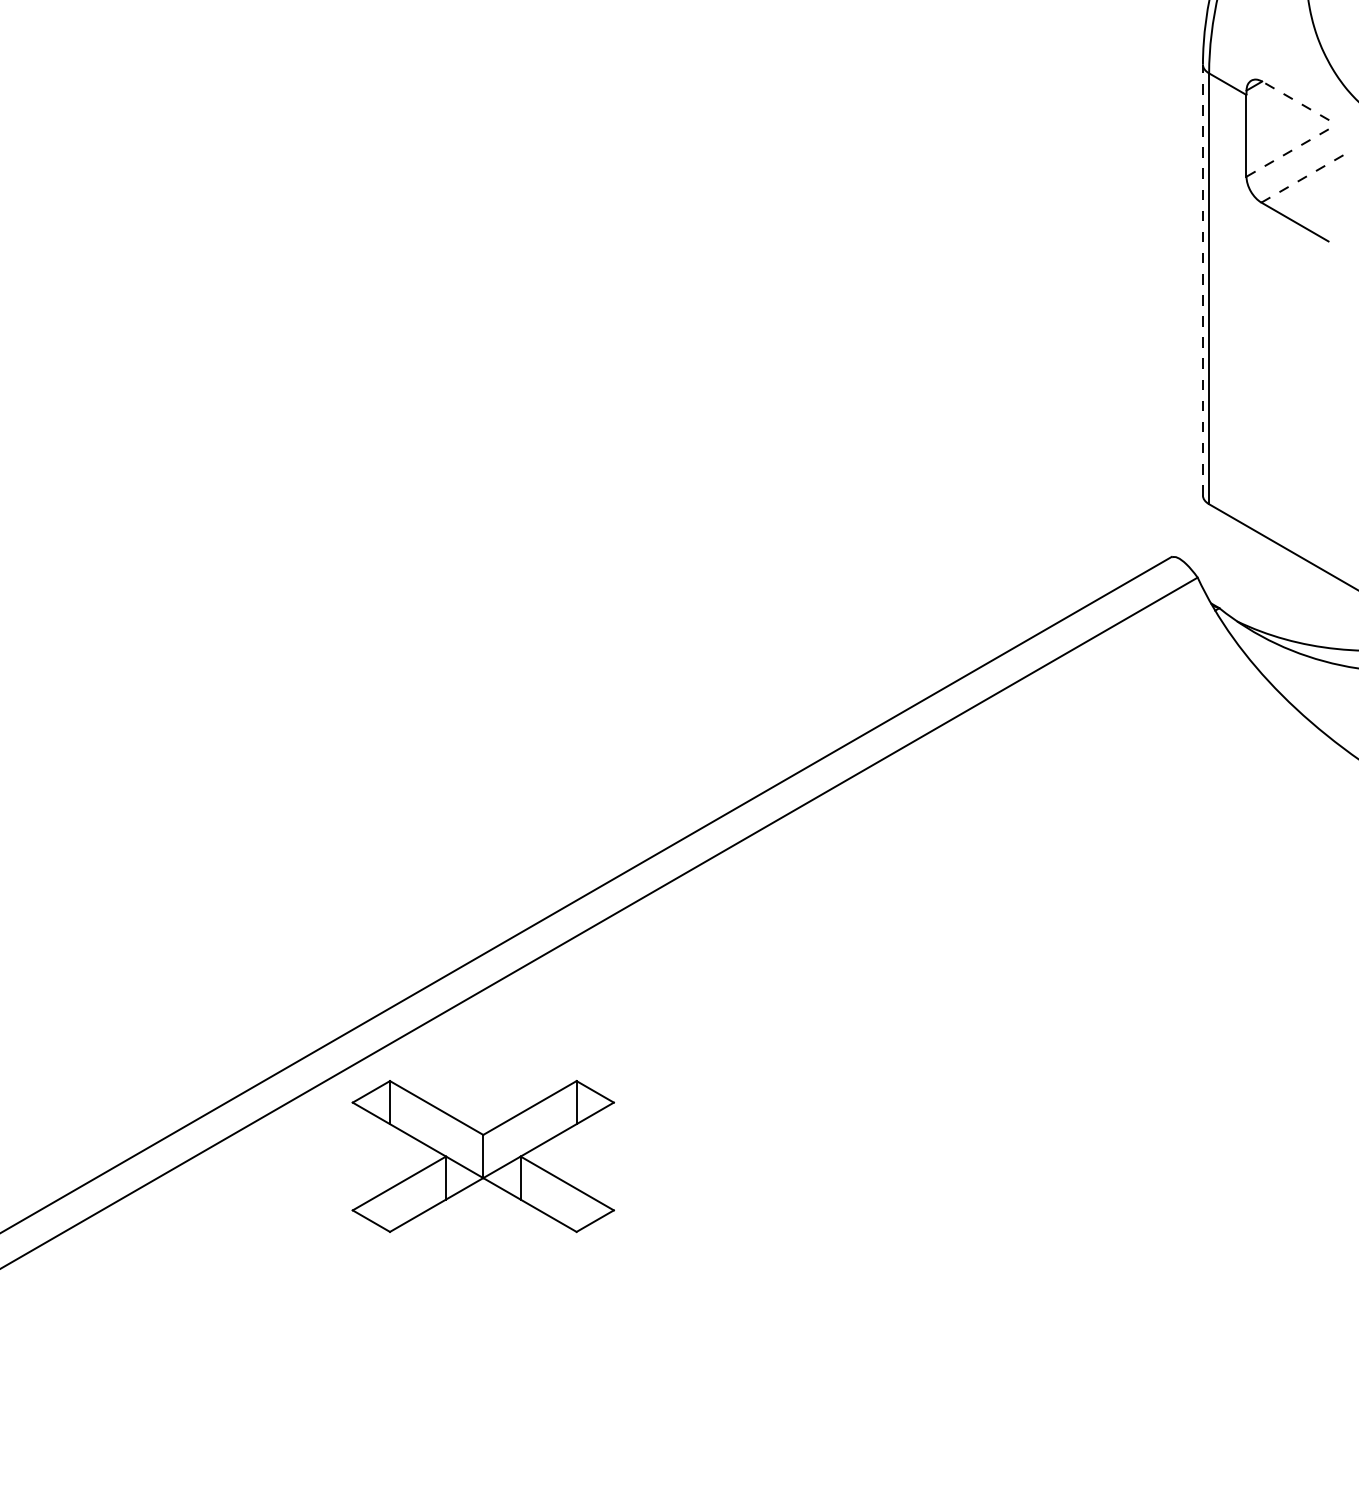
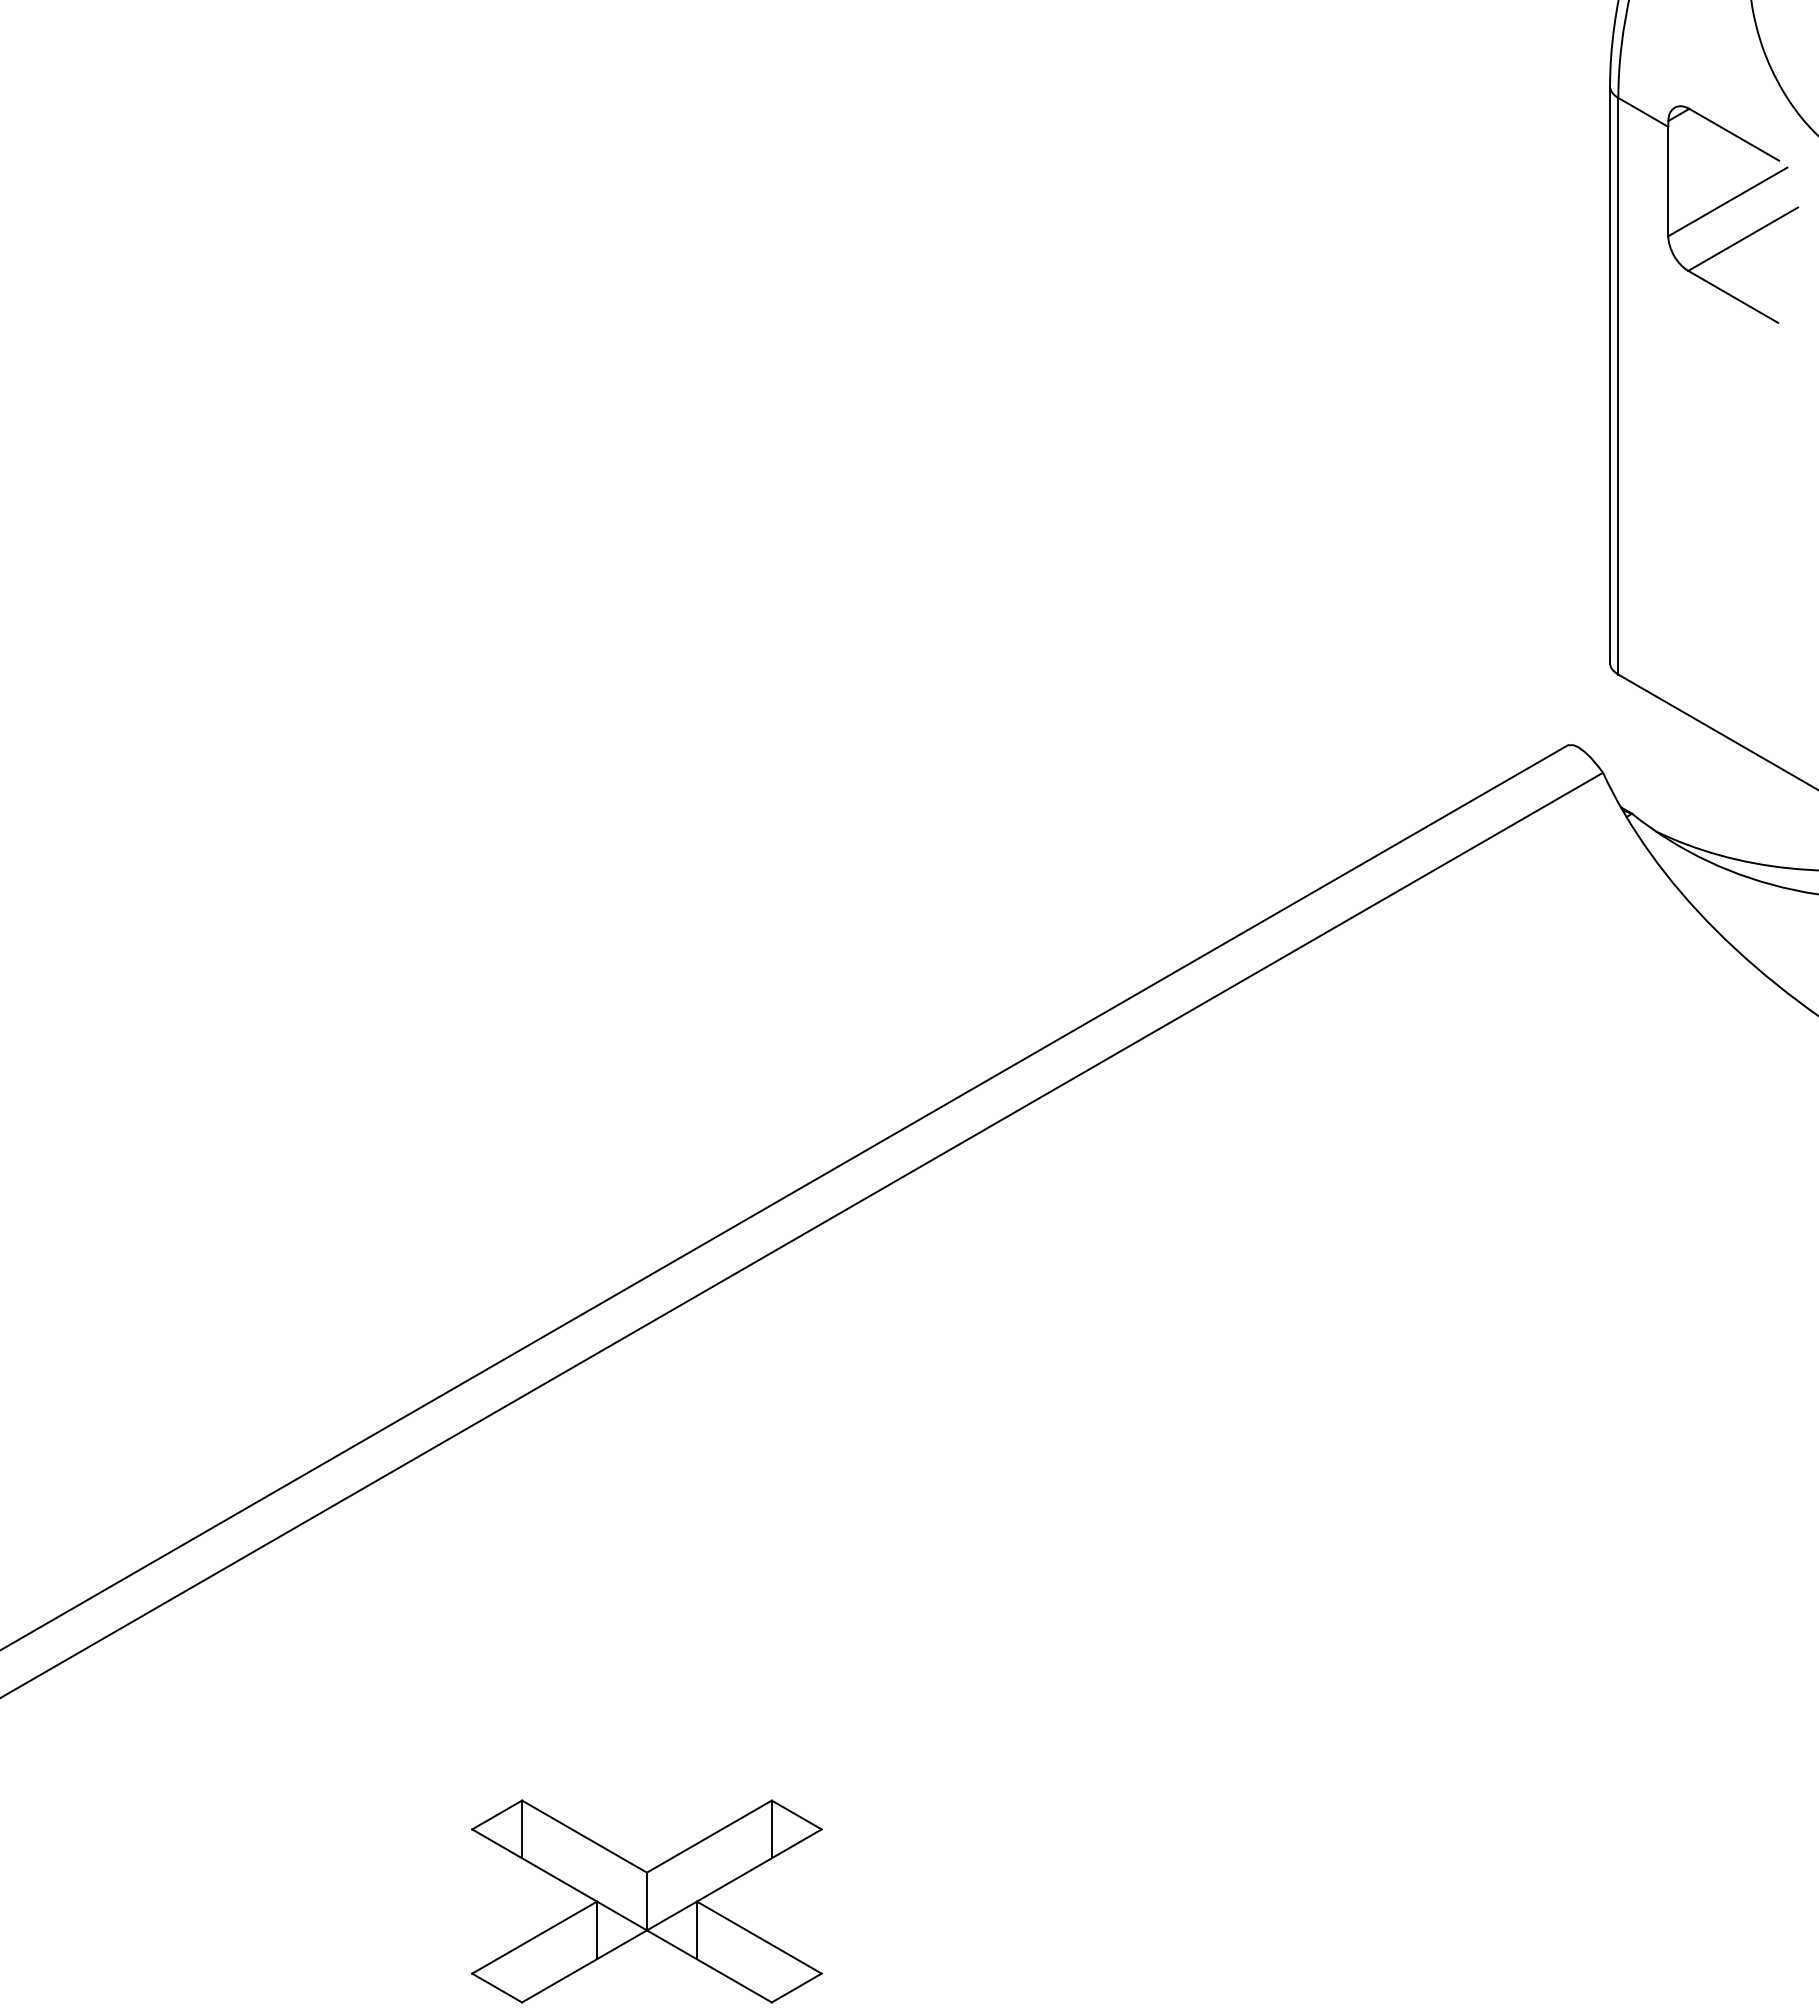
line: (1295, 100) -> (1734, 134), dashed -> solid
line: (1290, 150) -> (1727, 201), dashed -> solid
line: (1301, 179) -> (1742, 239), dashed -> solid
line: (1203, 280) -> (1610, 374), dashed -> solid
part: (482, 1156) -> (646, 1901), moved

